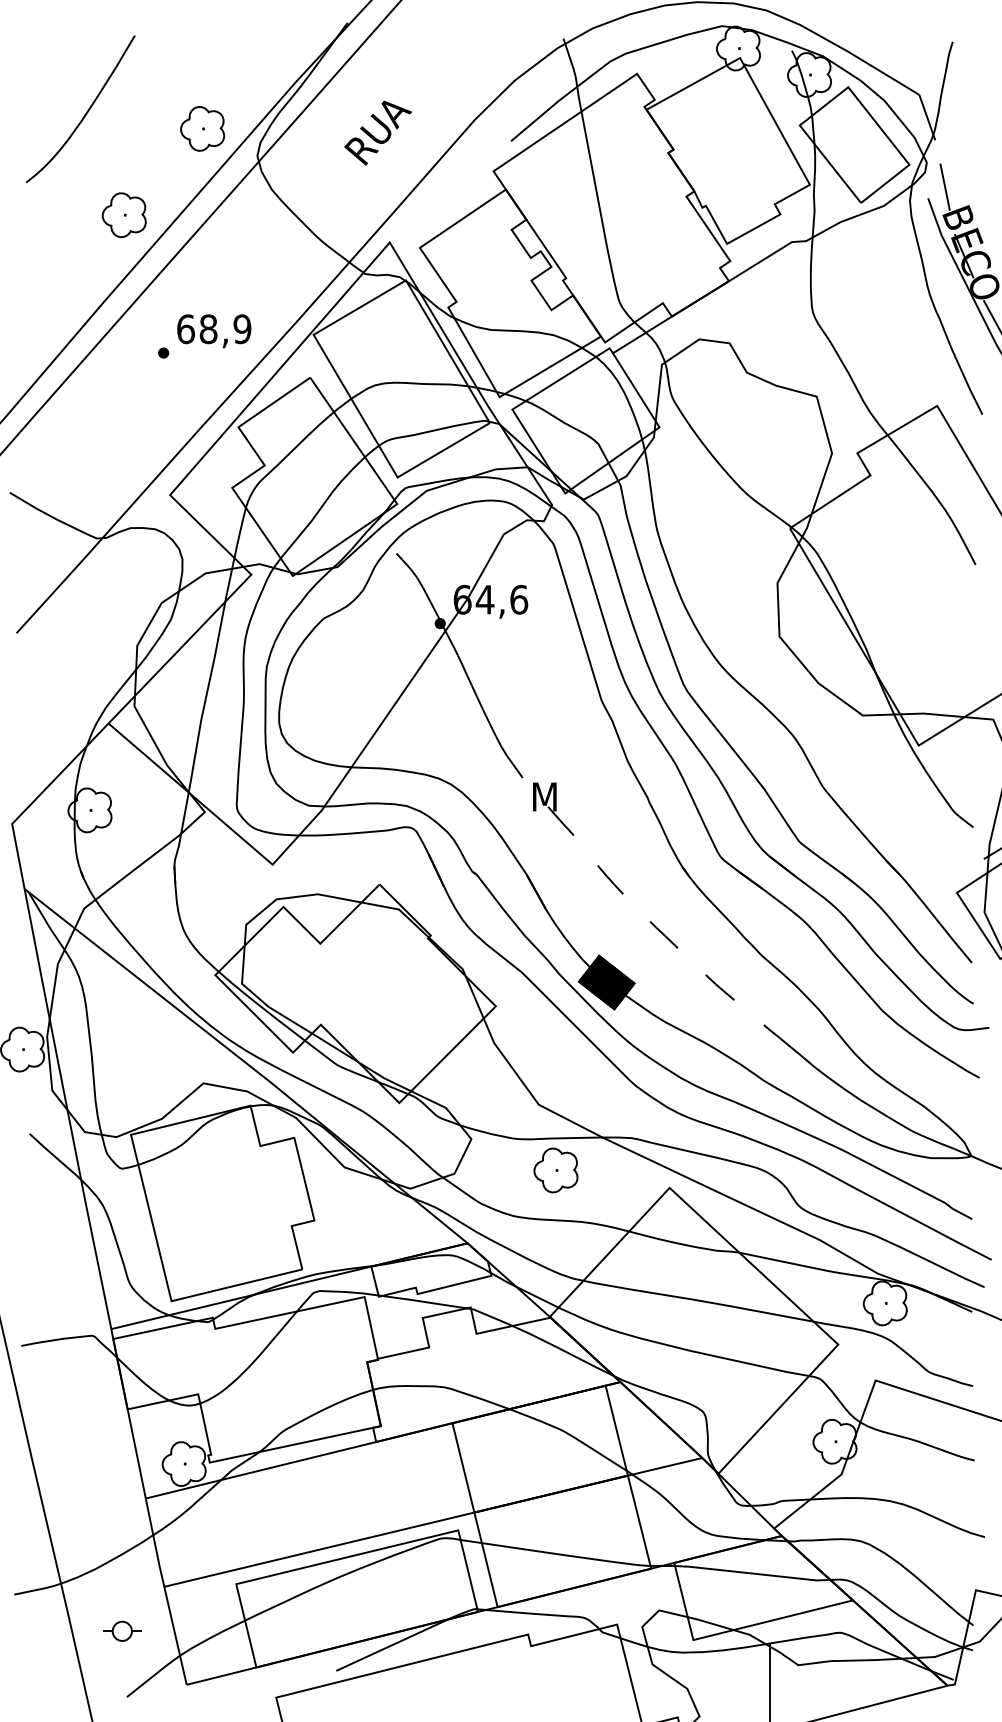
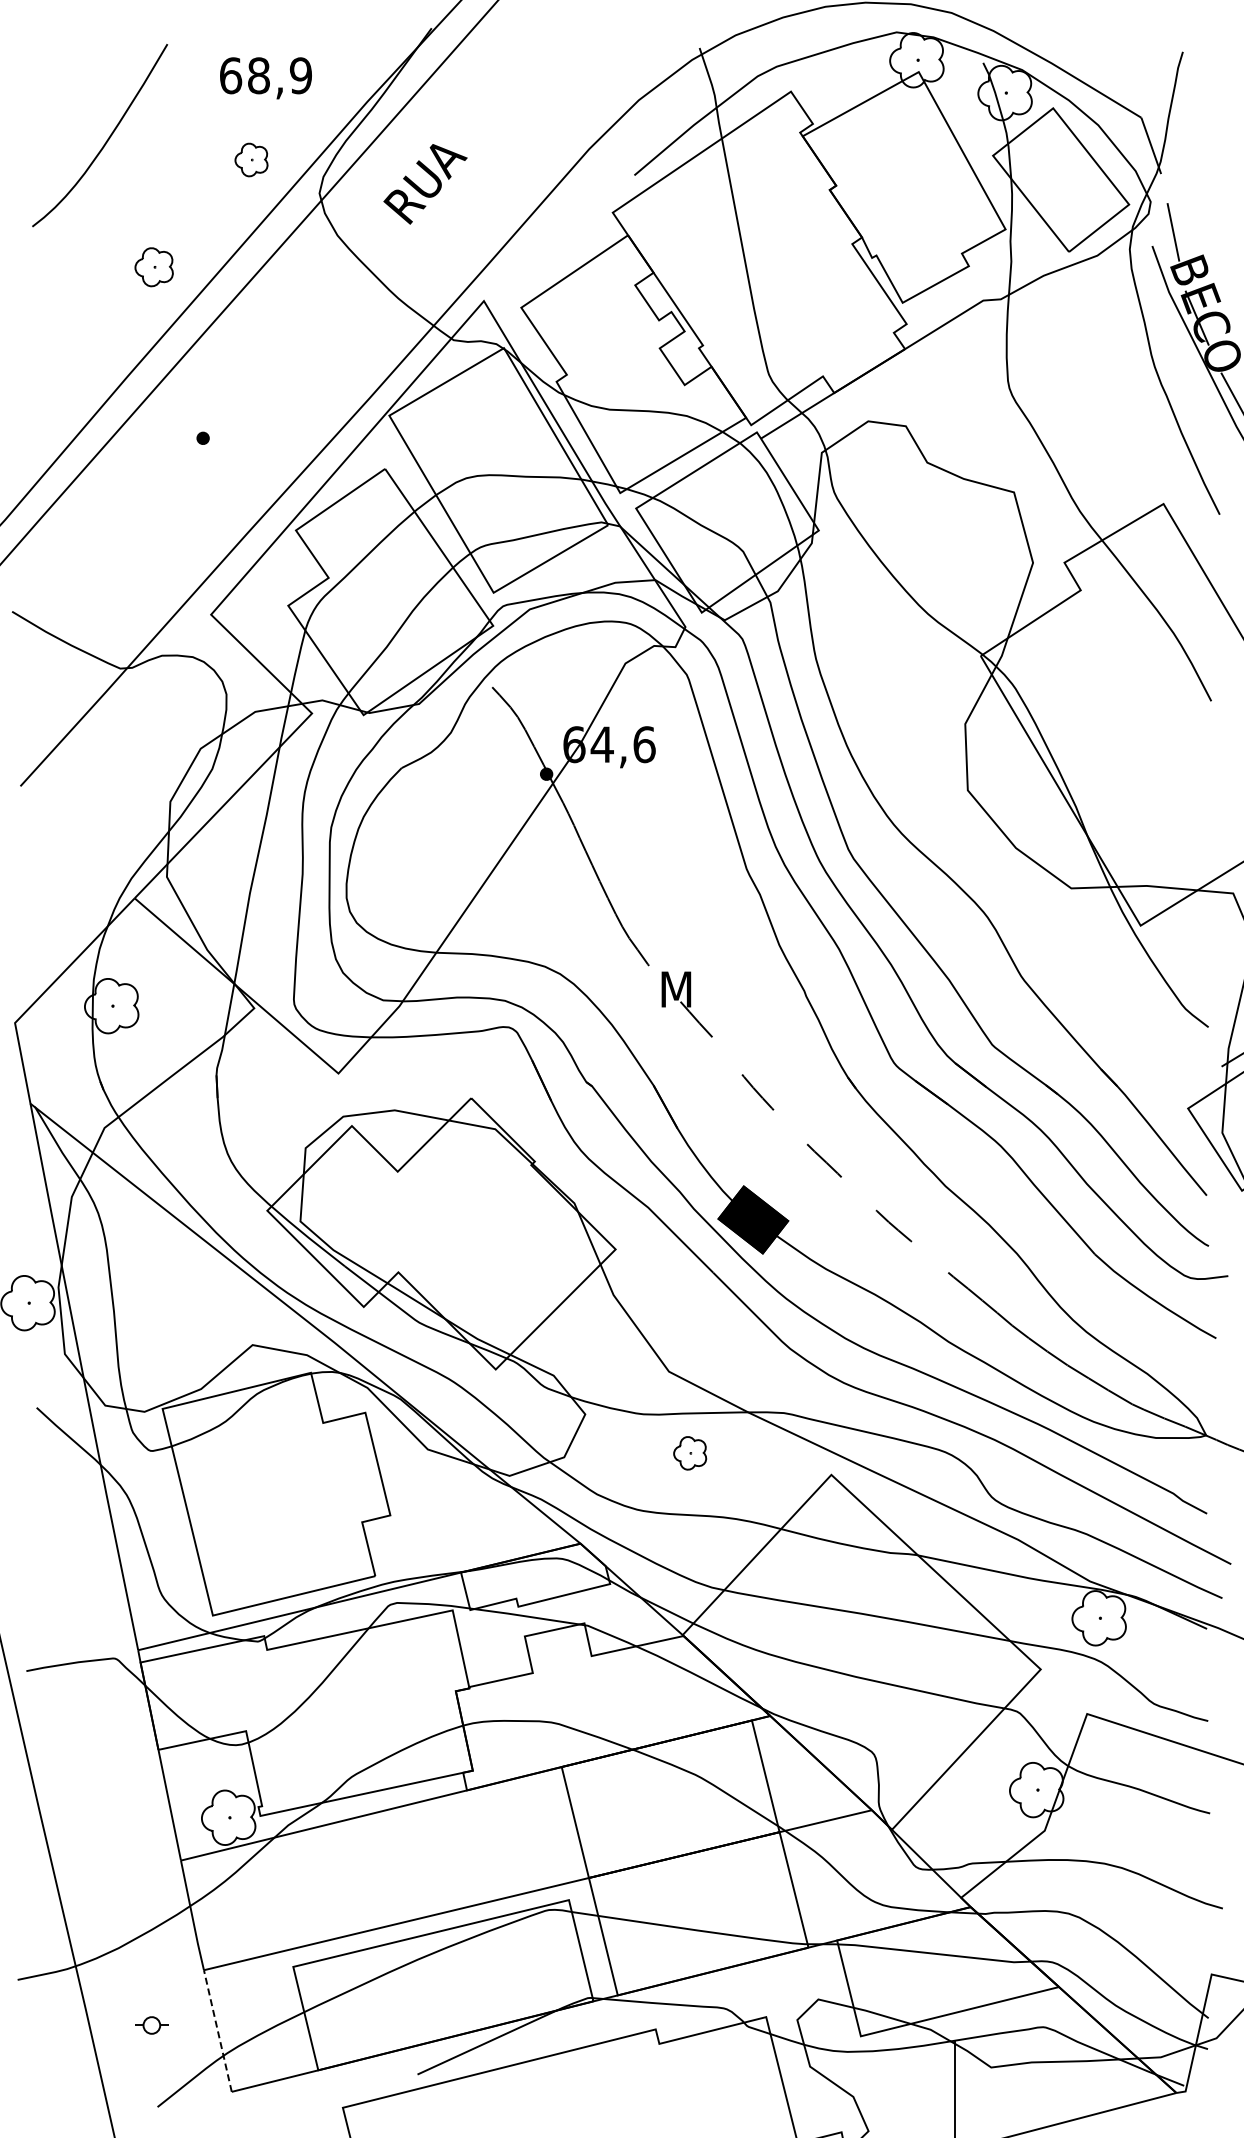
part: (202, 128) -> (251, 159), size x0.6
text: (378, 133) -> (425, 184), moved
part: (123, 215) -> (153, 267), size x0.7
text: (213, 331) -> (265, 78), moved
part: (555, 1170) -> (689, 1453), size x0.6
part: (122, 1631) -> (151, 2025), size x0.7
line: (175, 1635) -> (217, 2030), solid -> dashed

